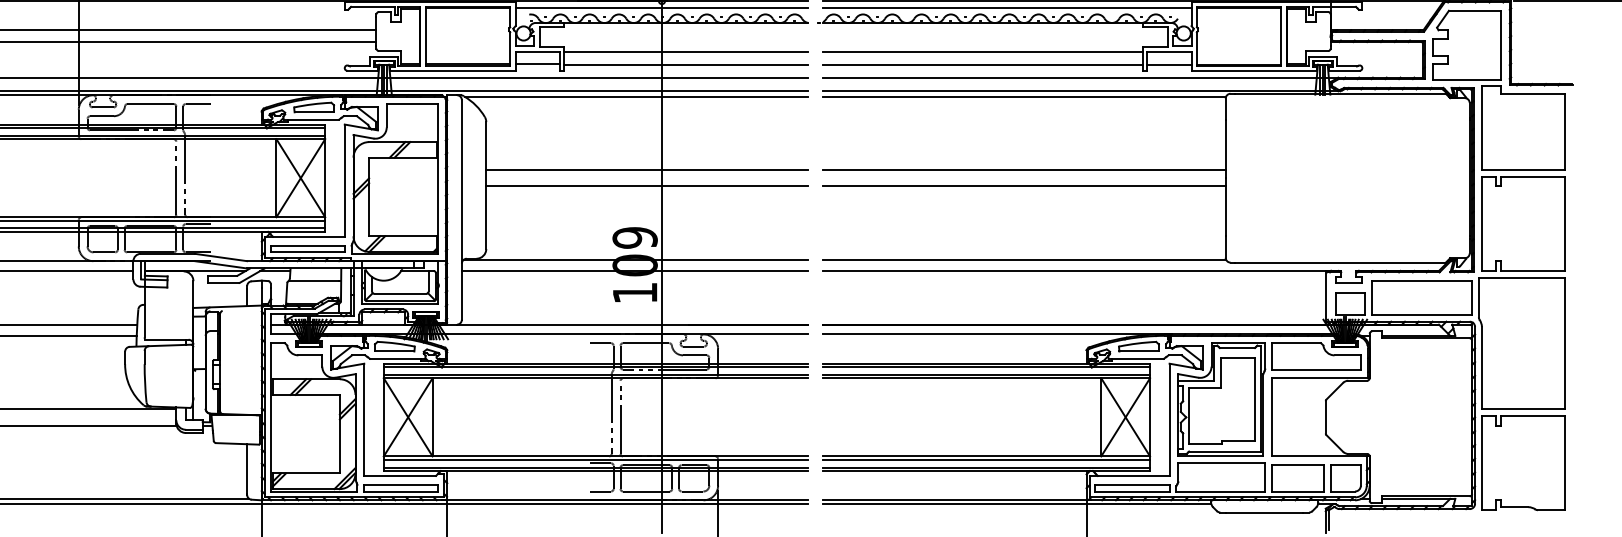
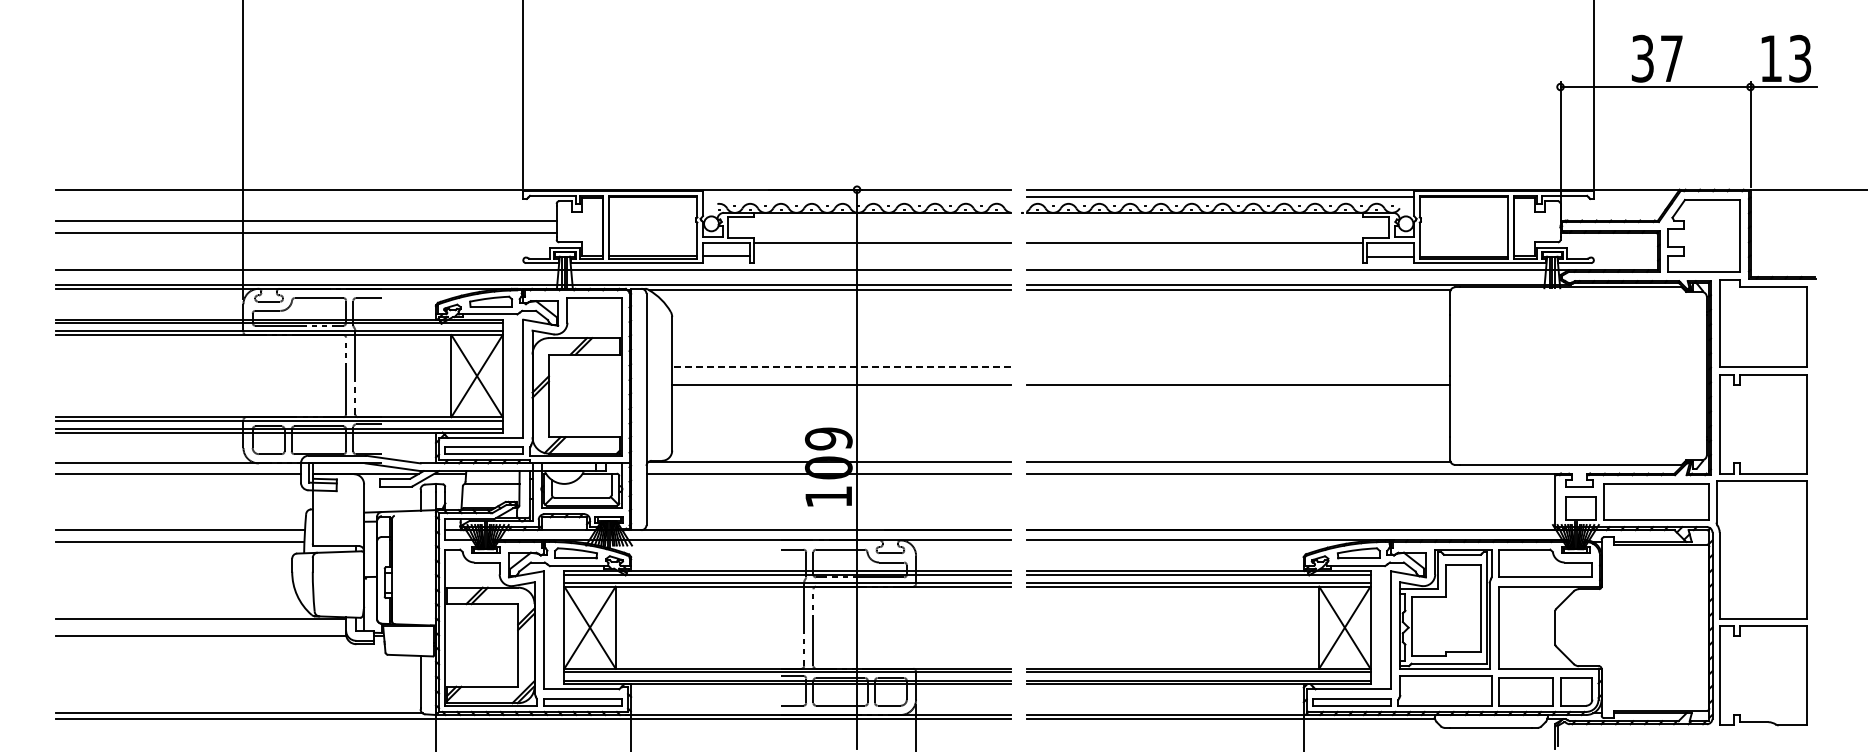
line: (662, 8) -> (857, 197), removed
line: (686, 64) -> (882, 256), removed
line: (982, 64) -> (1194, 256), removed
line: (647, 170) -> (841, 367), solid -> dashed
line: (1024, 170) -> (1238, 367), removed

